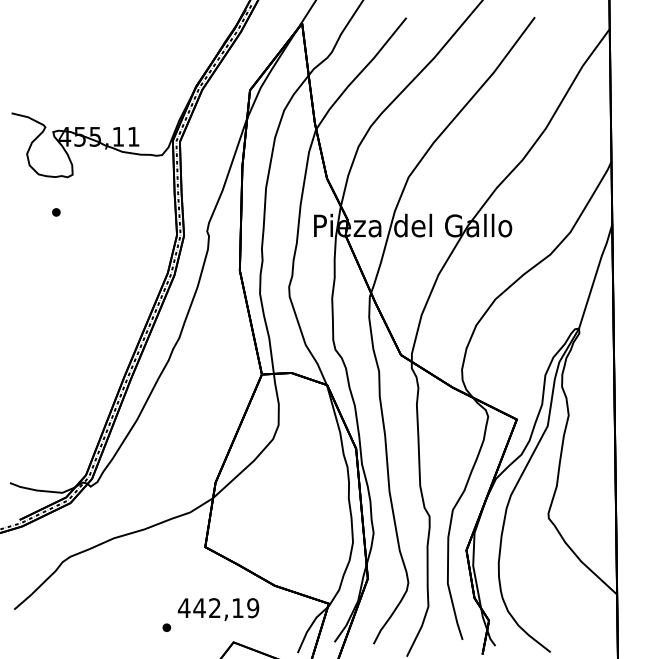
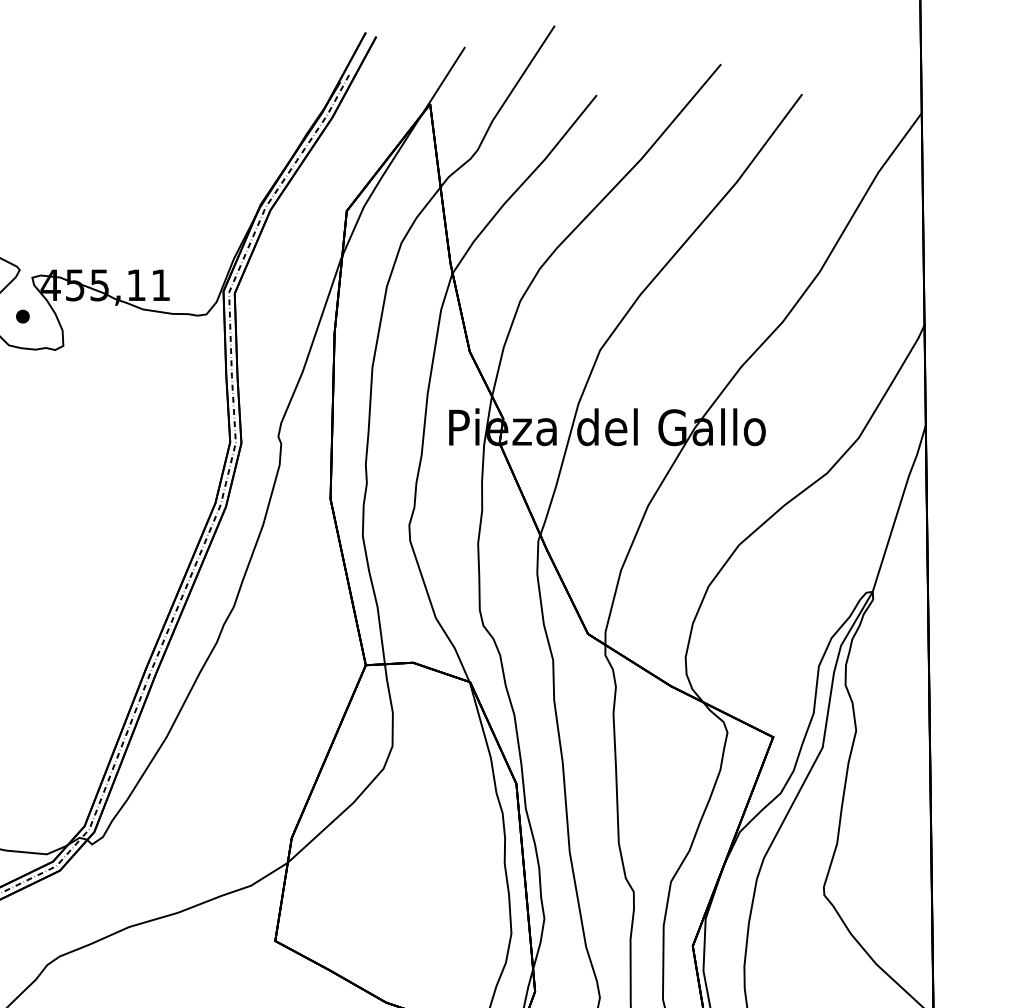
part: (56, 212) -> (23, 316), moved

